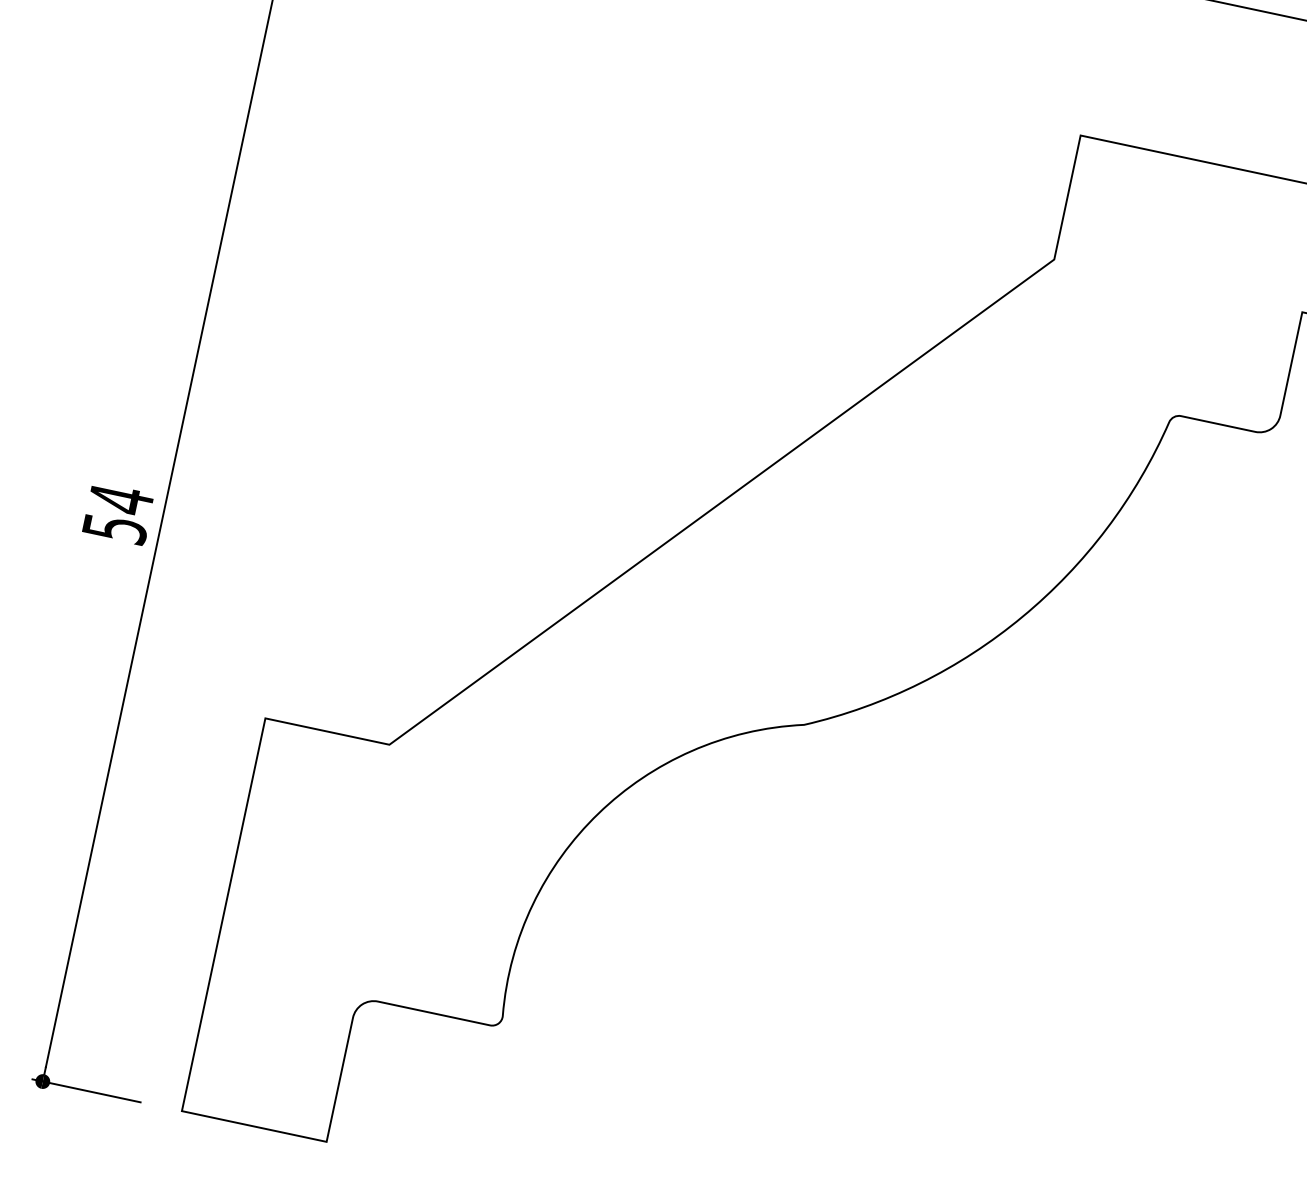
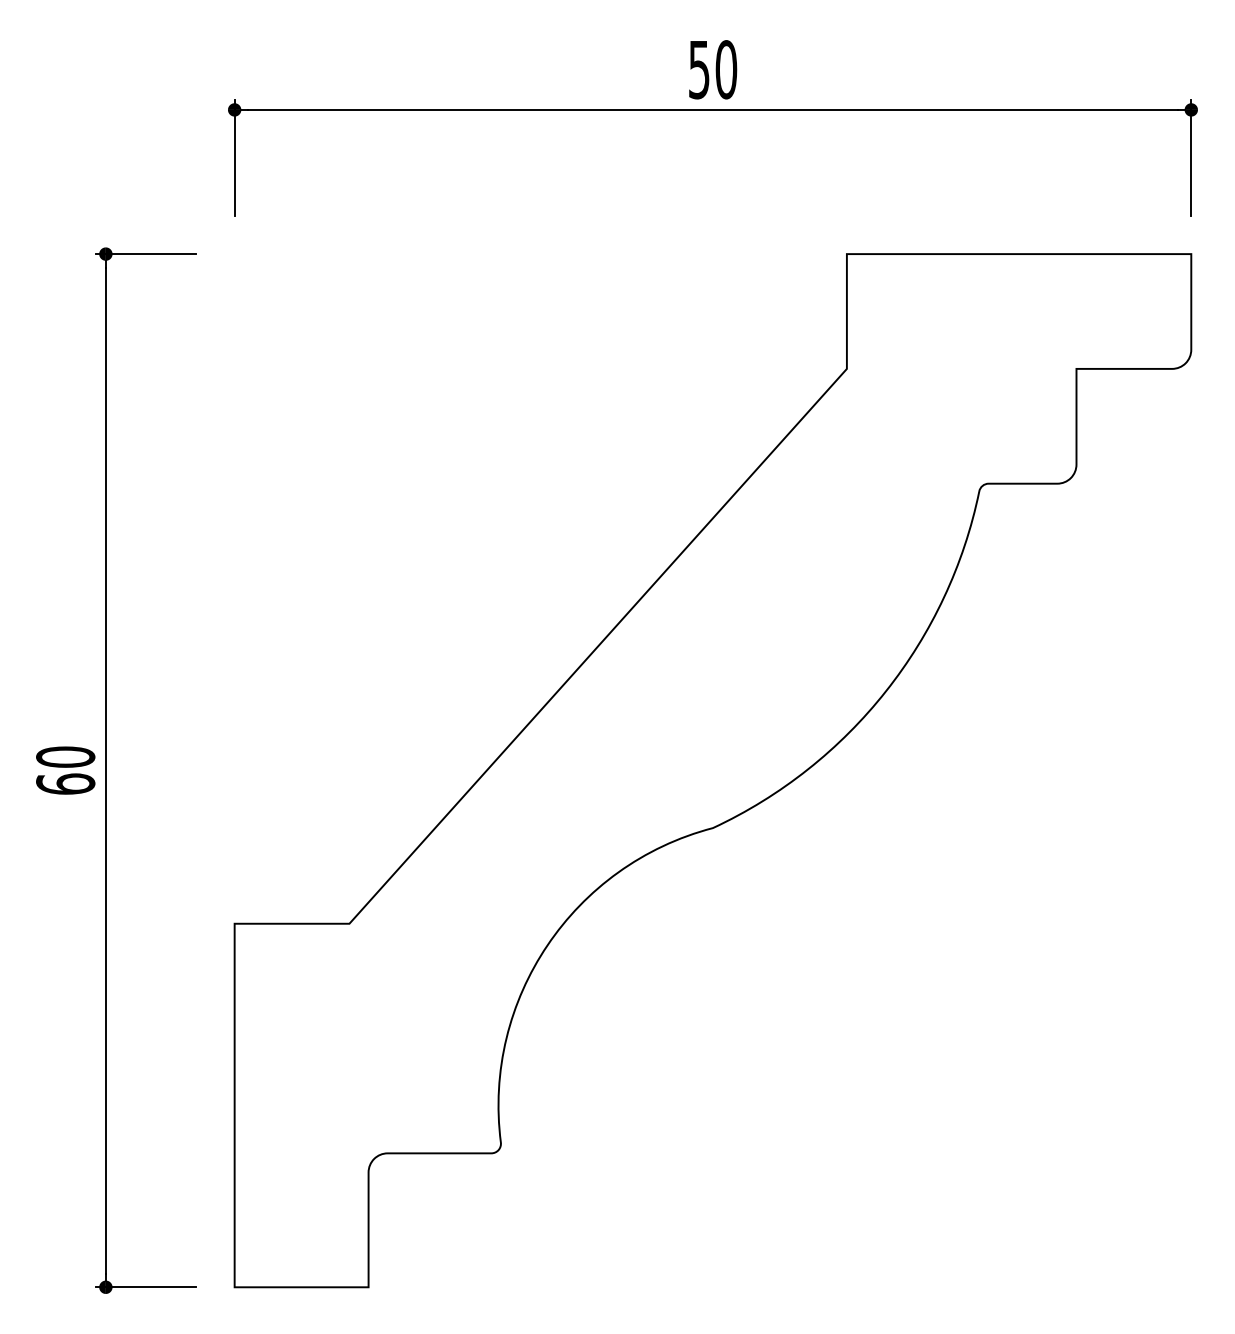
text: (117, 513) -> (65, 770), 54 -> 60

